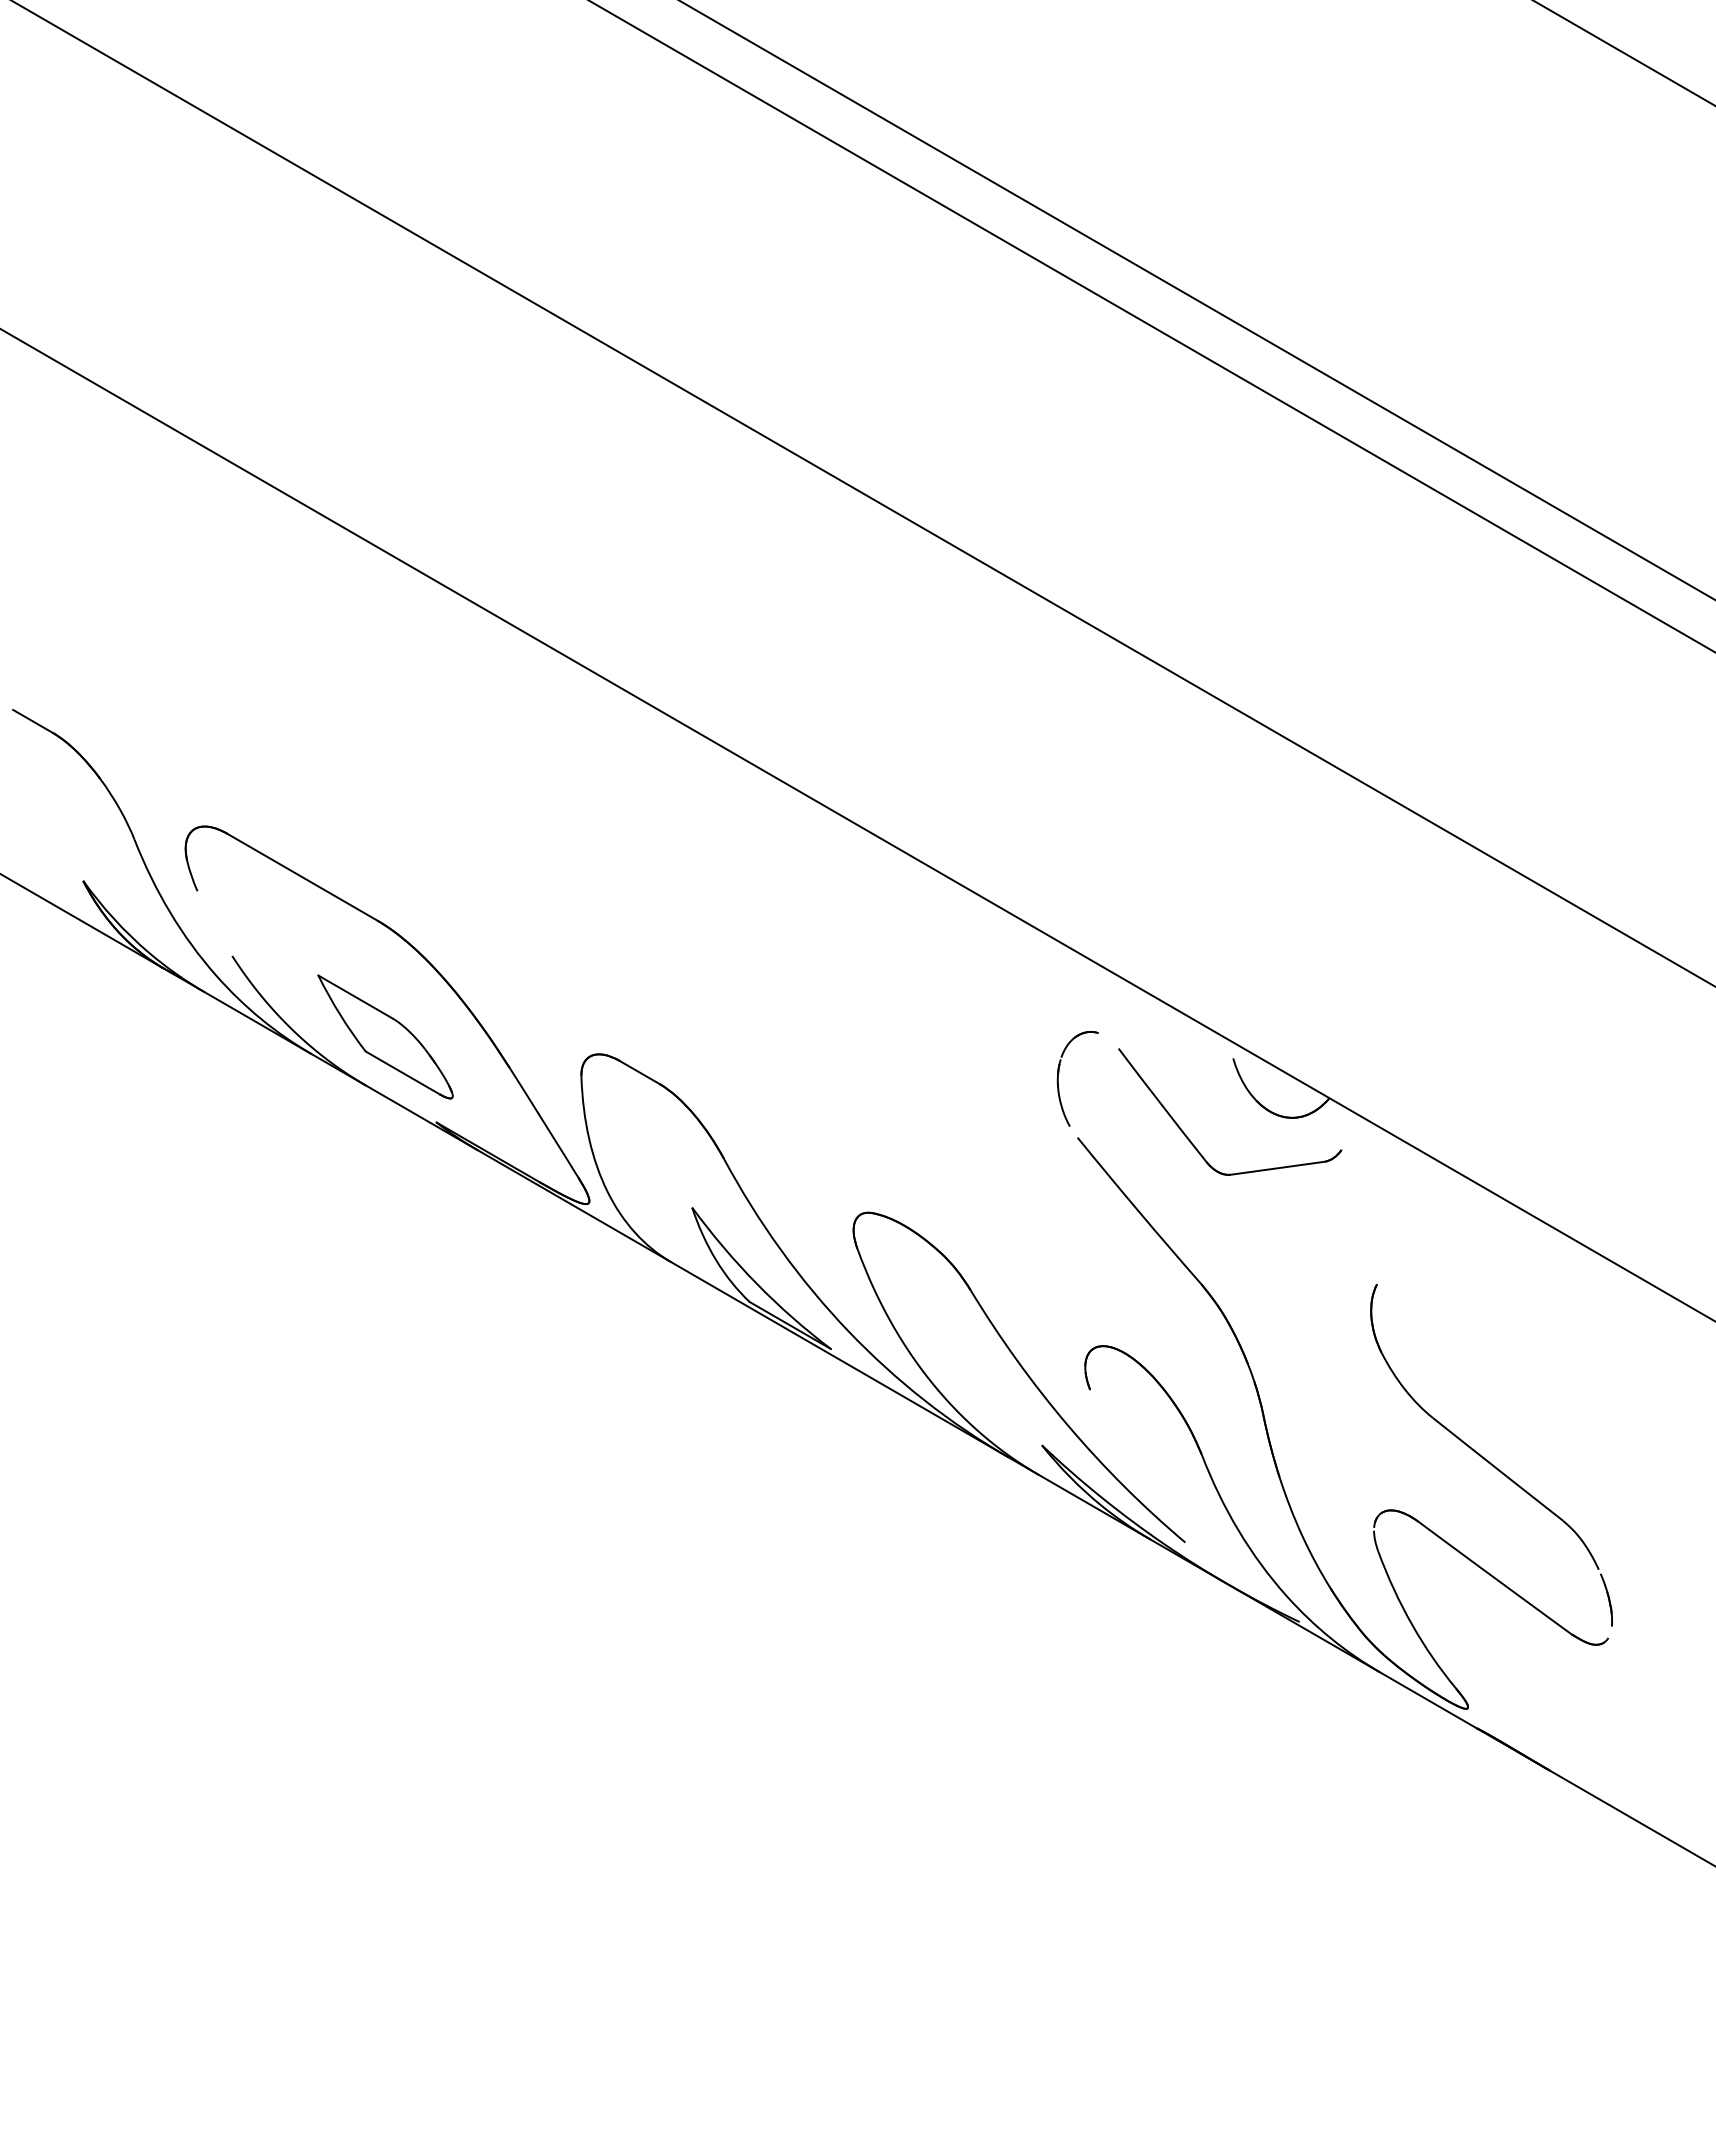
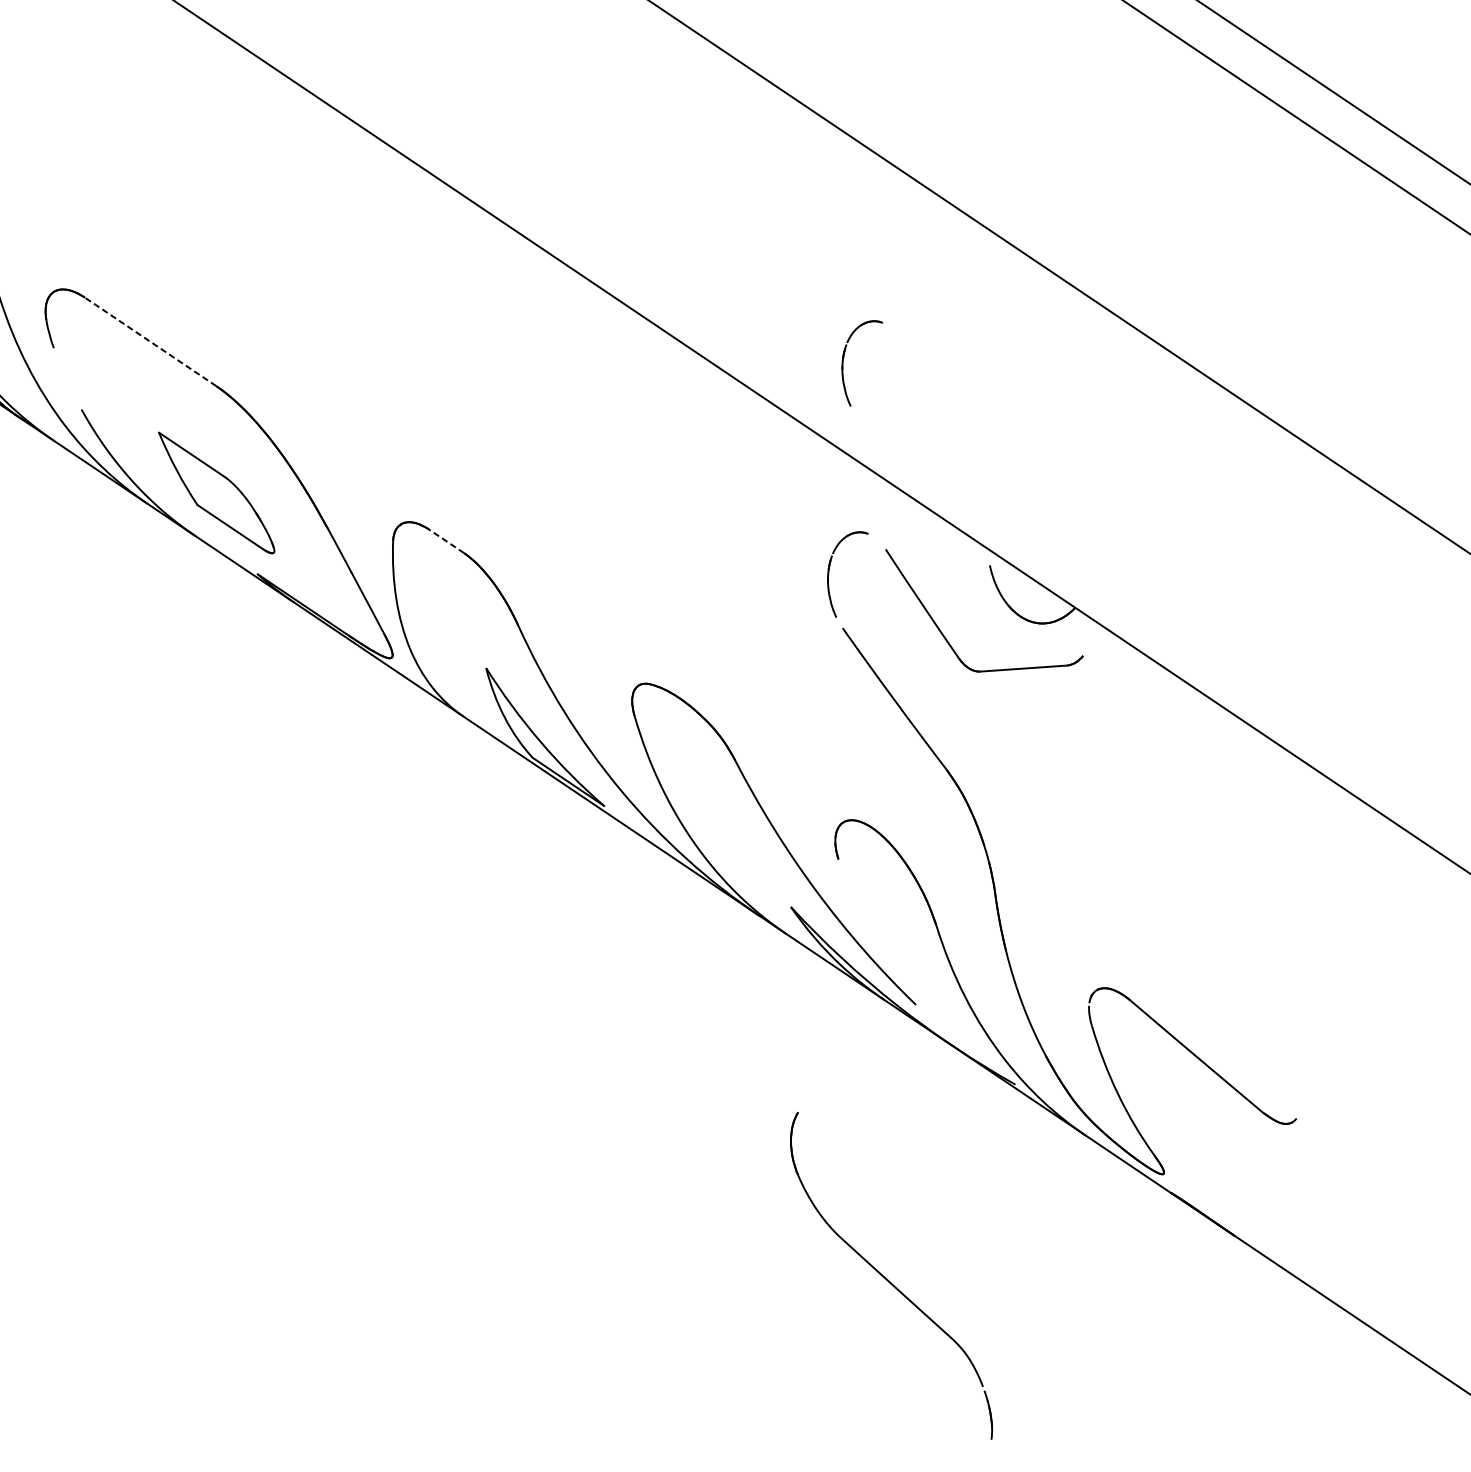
part: (1059, 842) -> (844, 357), added
line: (302, 877) -> (150, 342), solid -> dashed
line: (639, 1072) -> (446, 541), solid -> dashed
part: (1491, 1455) -> (892, 1275), moved

